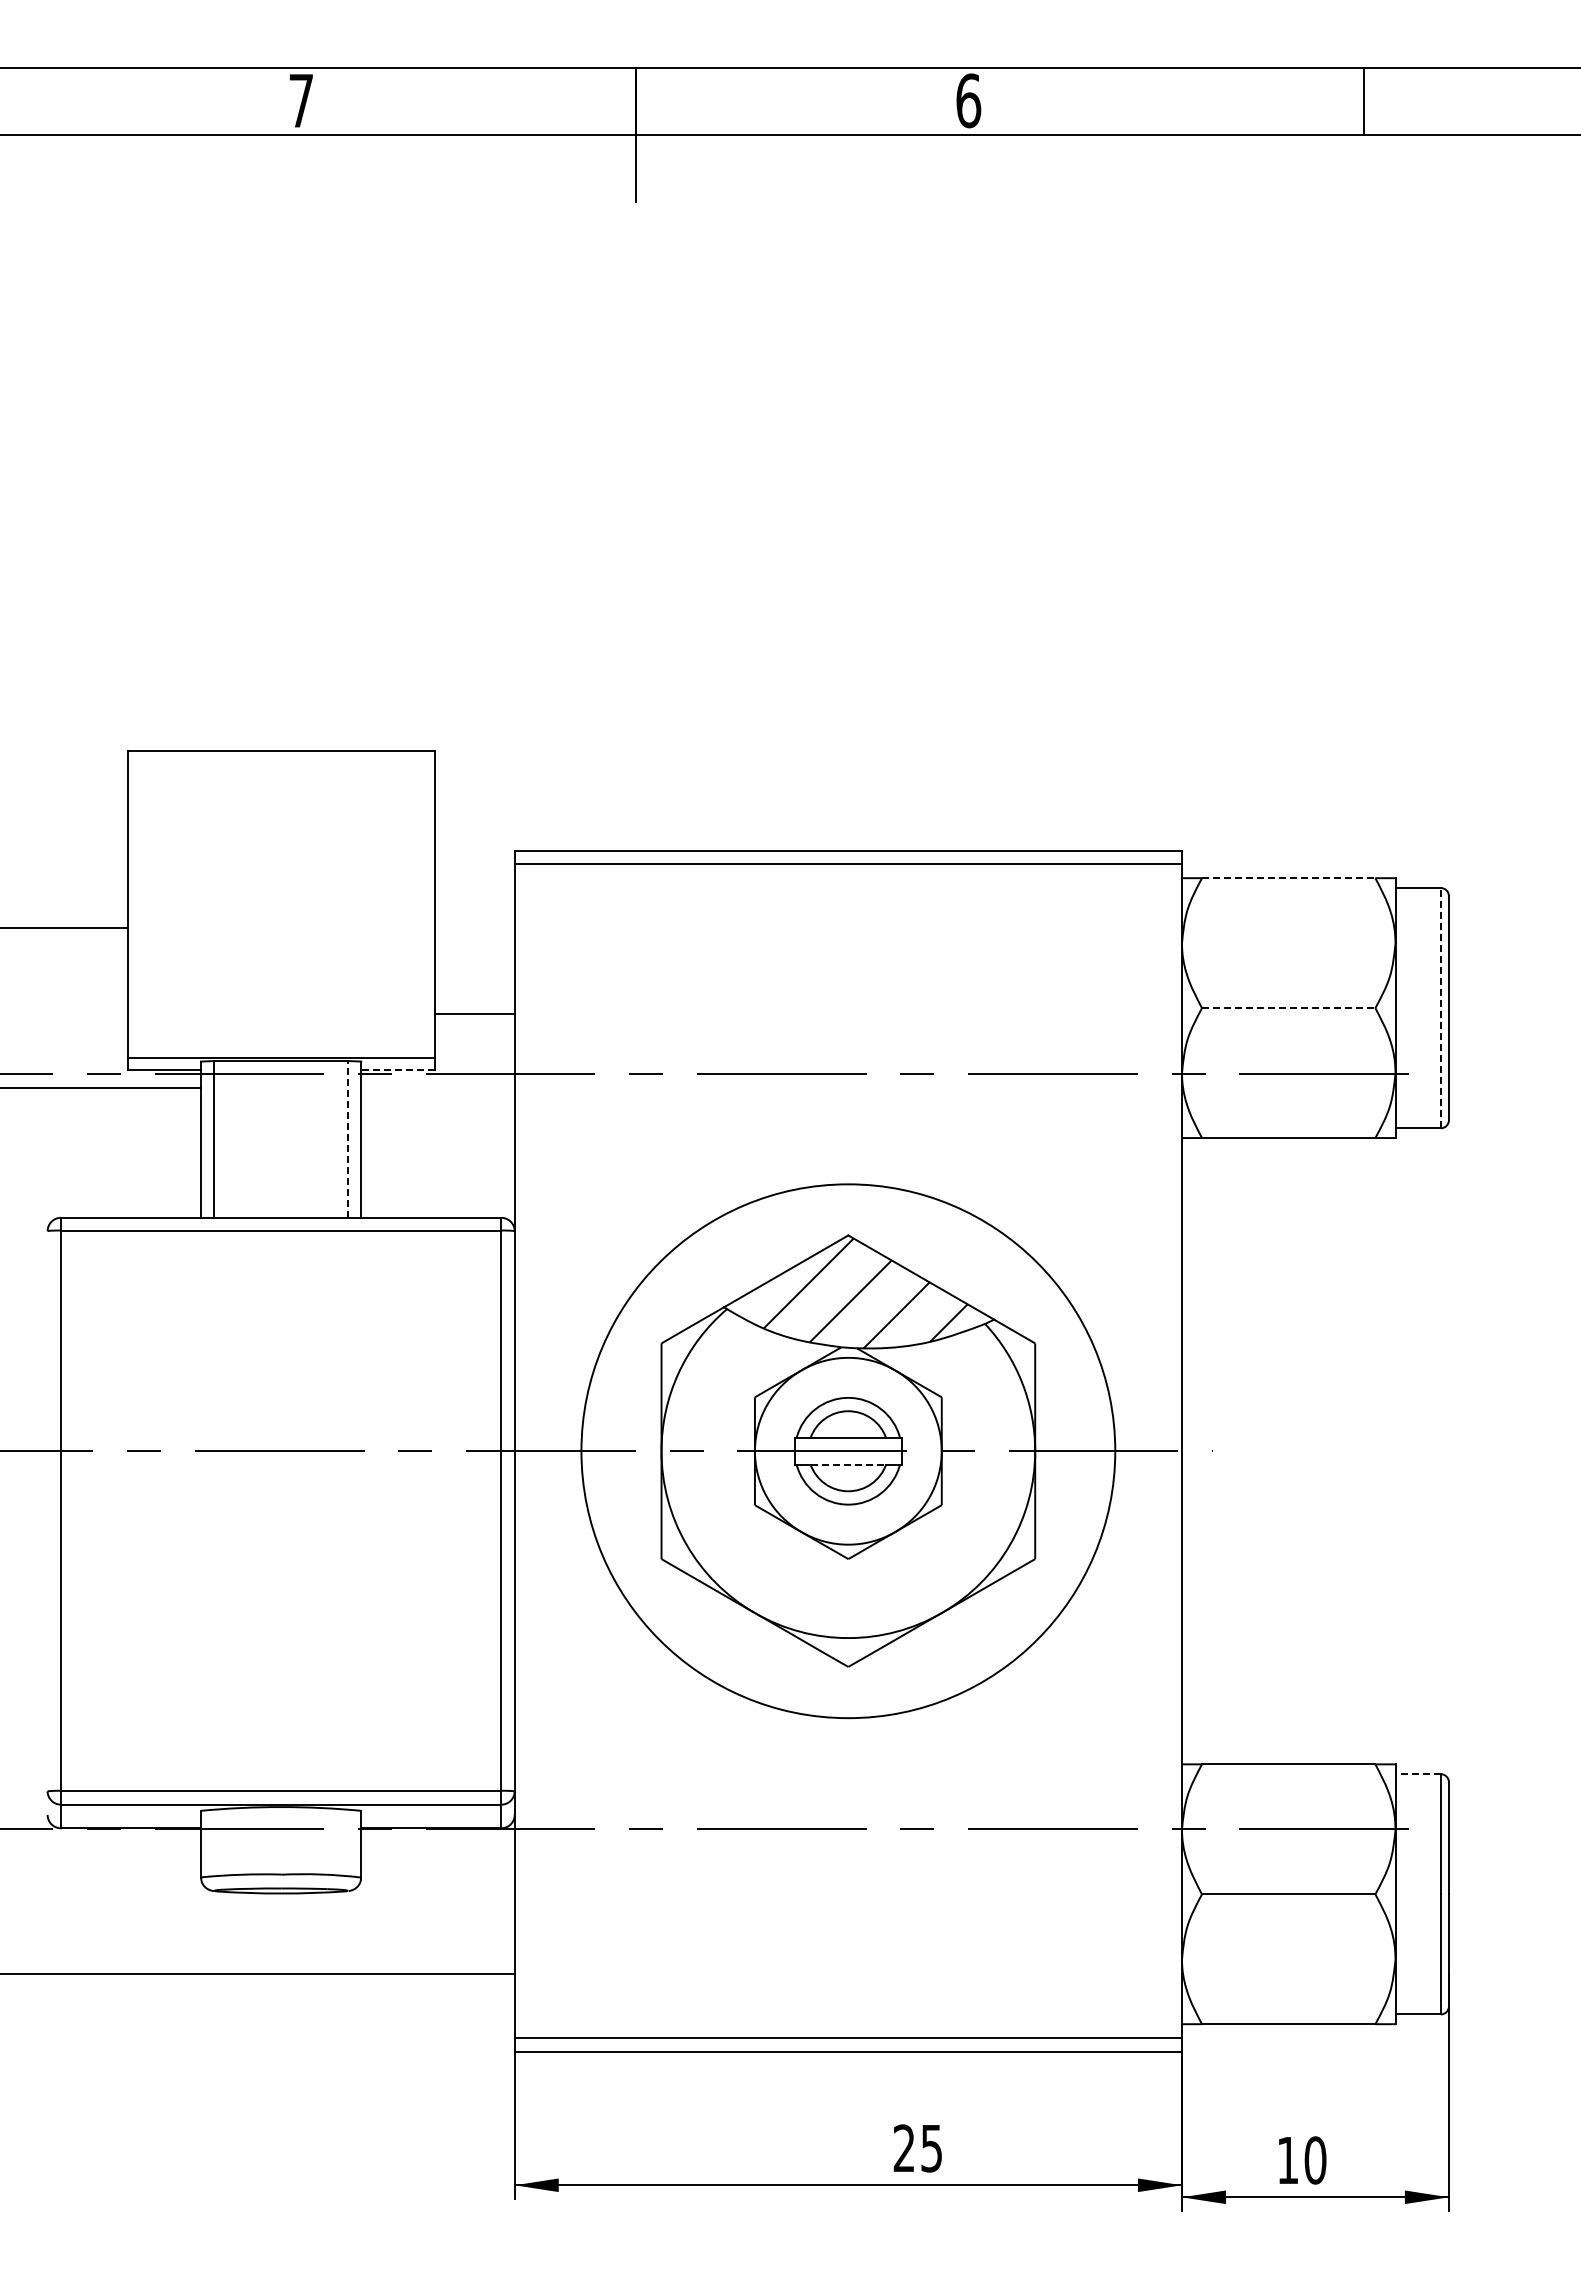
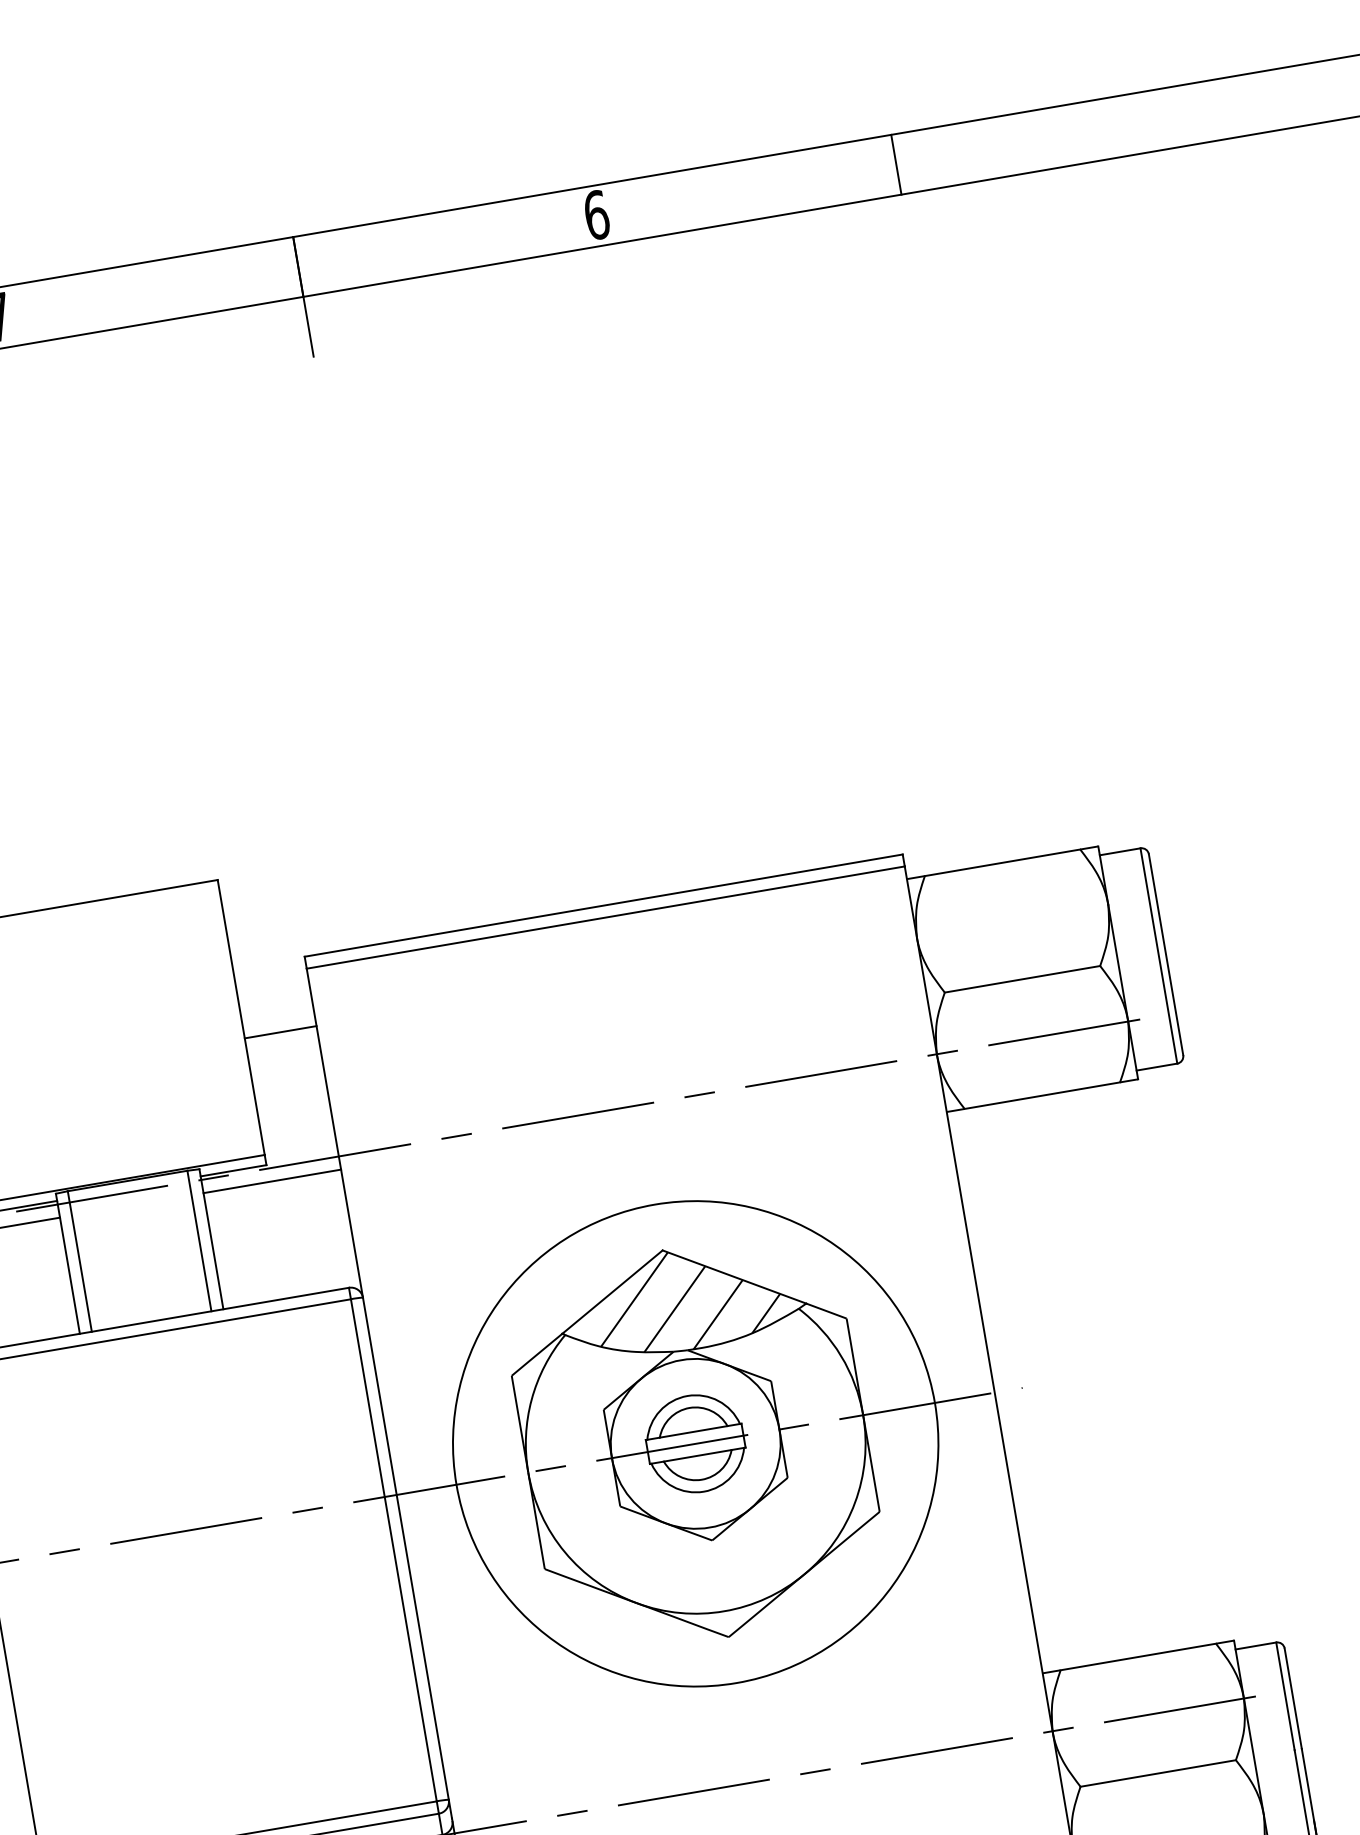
line: (1363, 101) -> (895, 164), moved
line: (1288, 878) -> (1002, 863), dashed -> solid
line: (1440, 1007) -> (1158, 955), dashed -> solid
line: (1288, 1008) -> (1022, 979), dashed -> solid
line: (474, 1014) -> (280, 1032), moved
line: (397, 1069) -> (233, 1170), dashed -> solid
line: (437, 1088) -> (271, 1181), added
line: (347, 1138) -> (198, 1240), dashed -> solid
line: (848, 1464) -> (697, 1455), dashed -> solid
line: (1418, 1774) -> (1256, 1646), dashed -> solid

